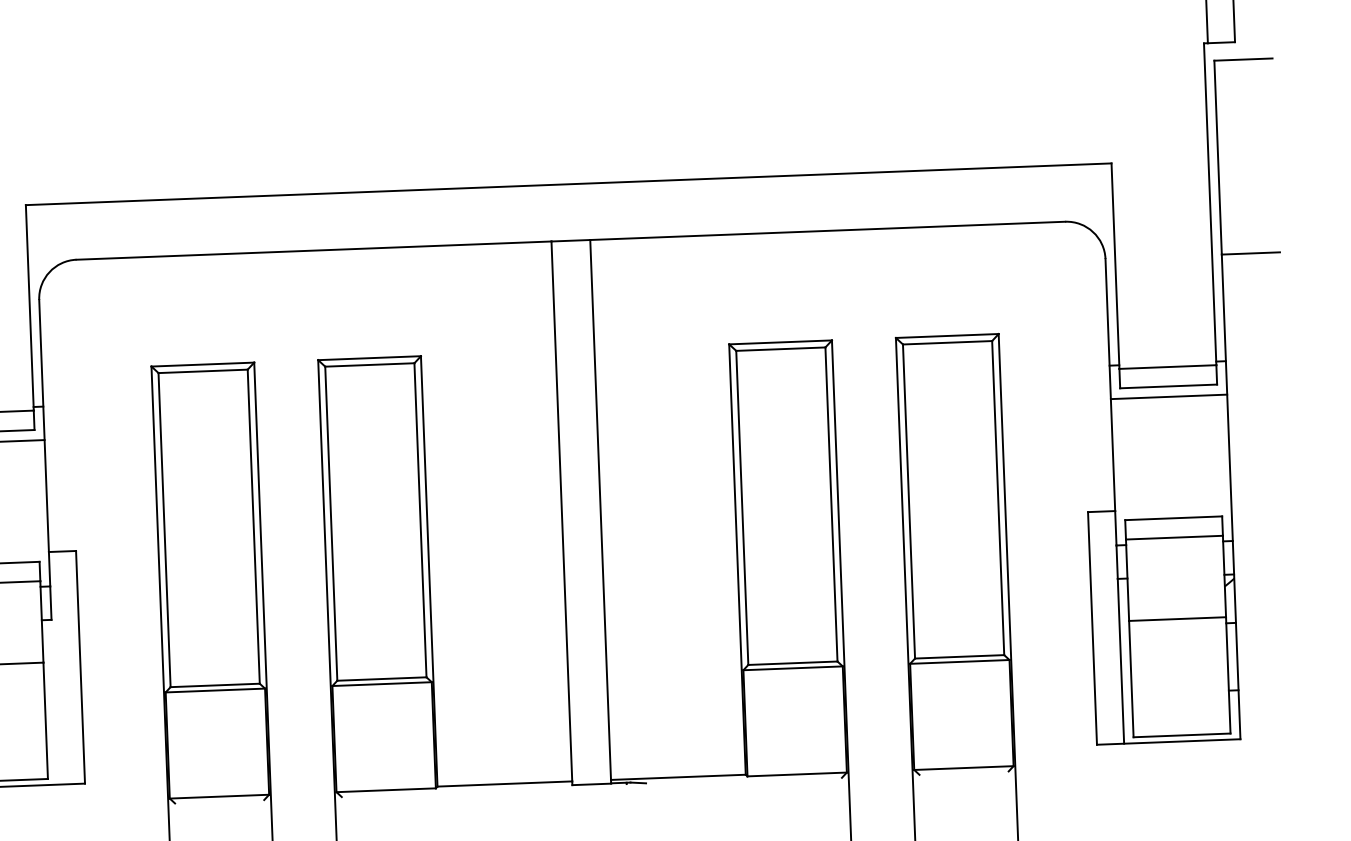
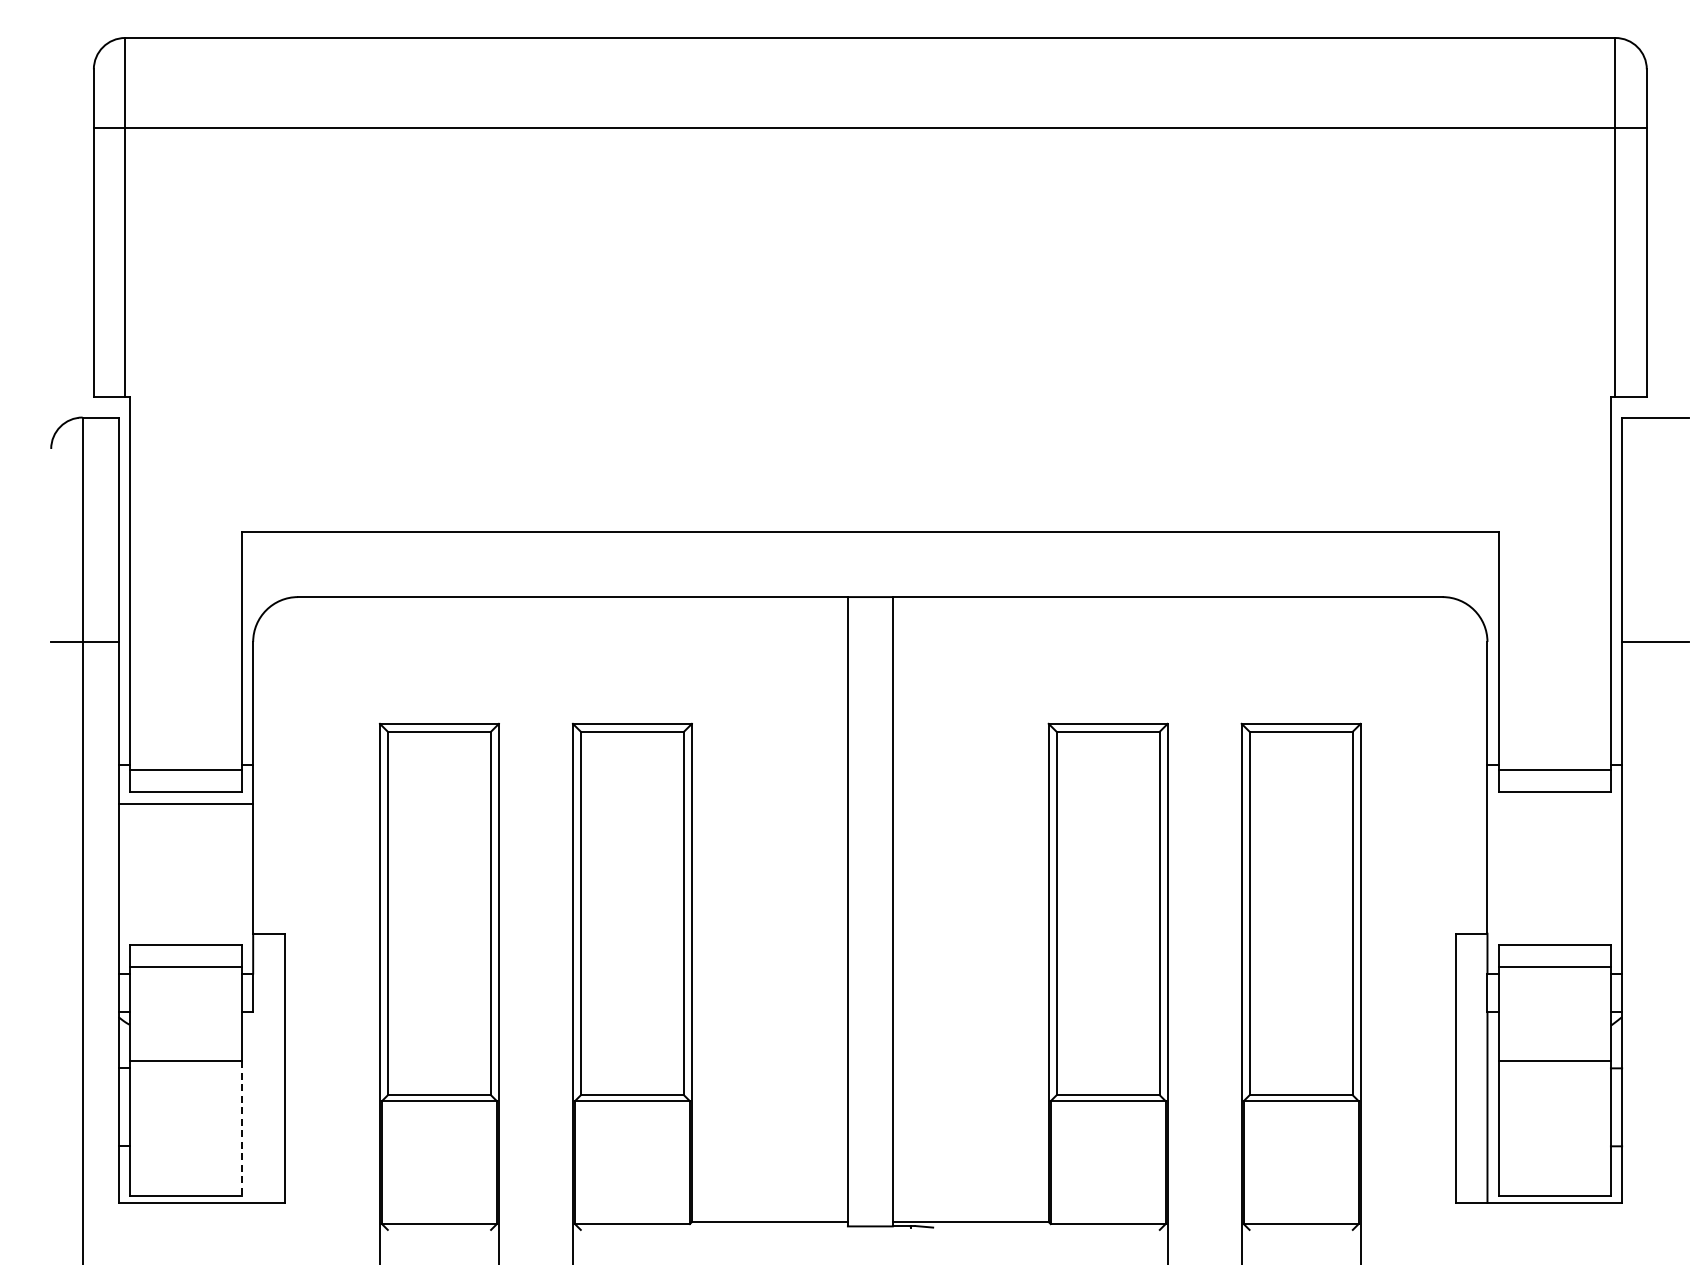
line: (1168, 397) -> (1554, 804), removed
line: (45, 721) -> (241, 1129), solid -> dashed

